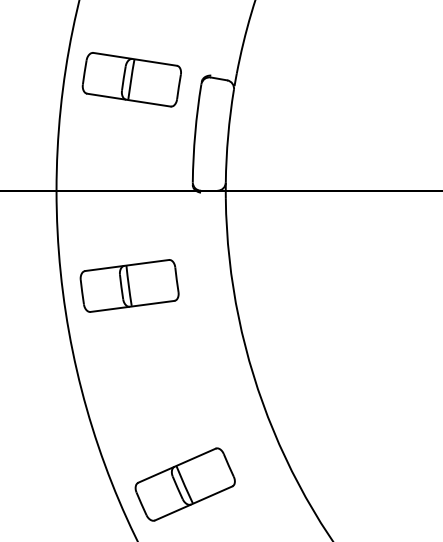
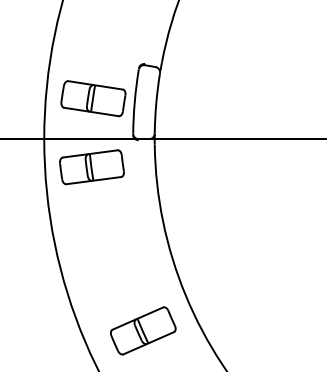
part: (131, 79) -> (93, 98), moved
part: (128, 286) -> (91, 167), moved
part: (185, 483) -> (143, 330), moved

